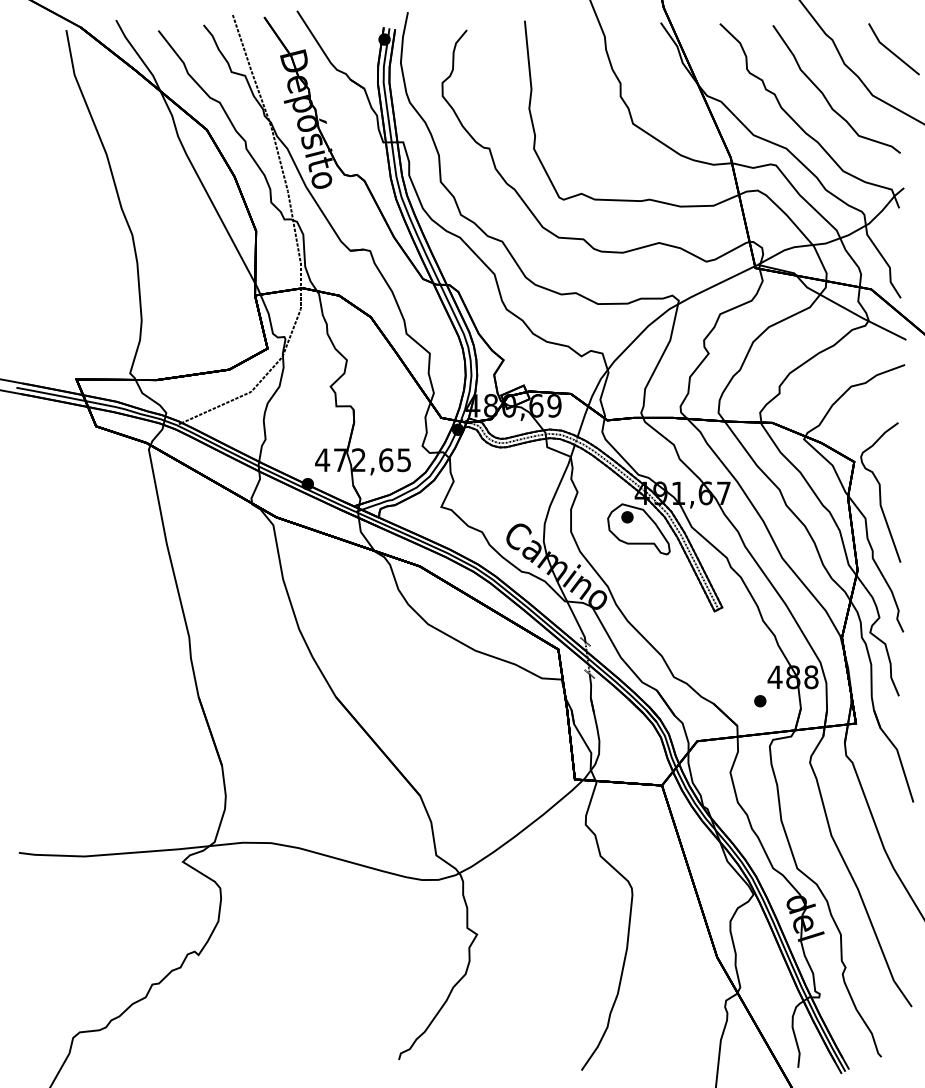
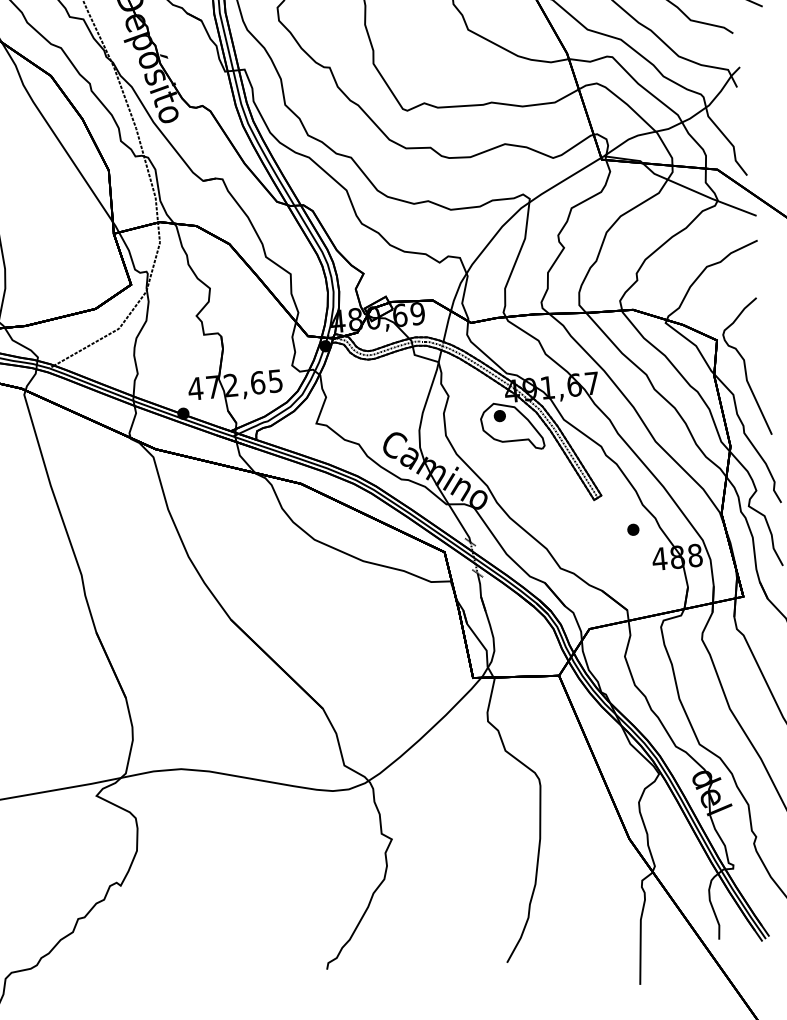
part: (760, 701) -> (633, 530), moved

